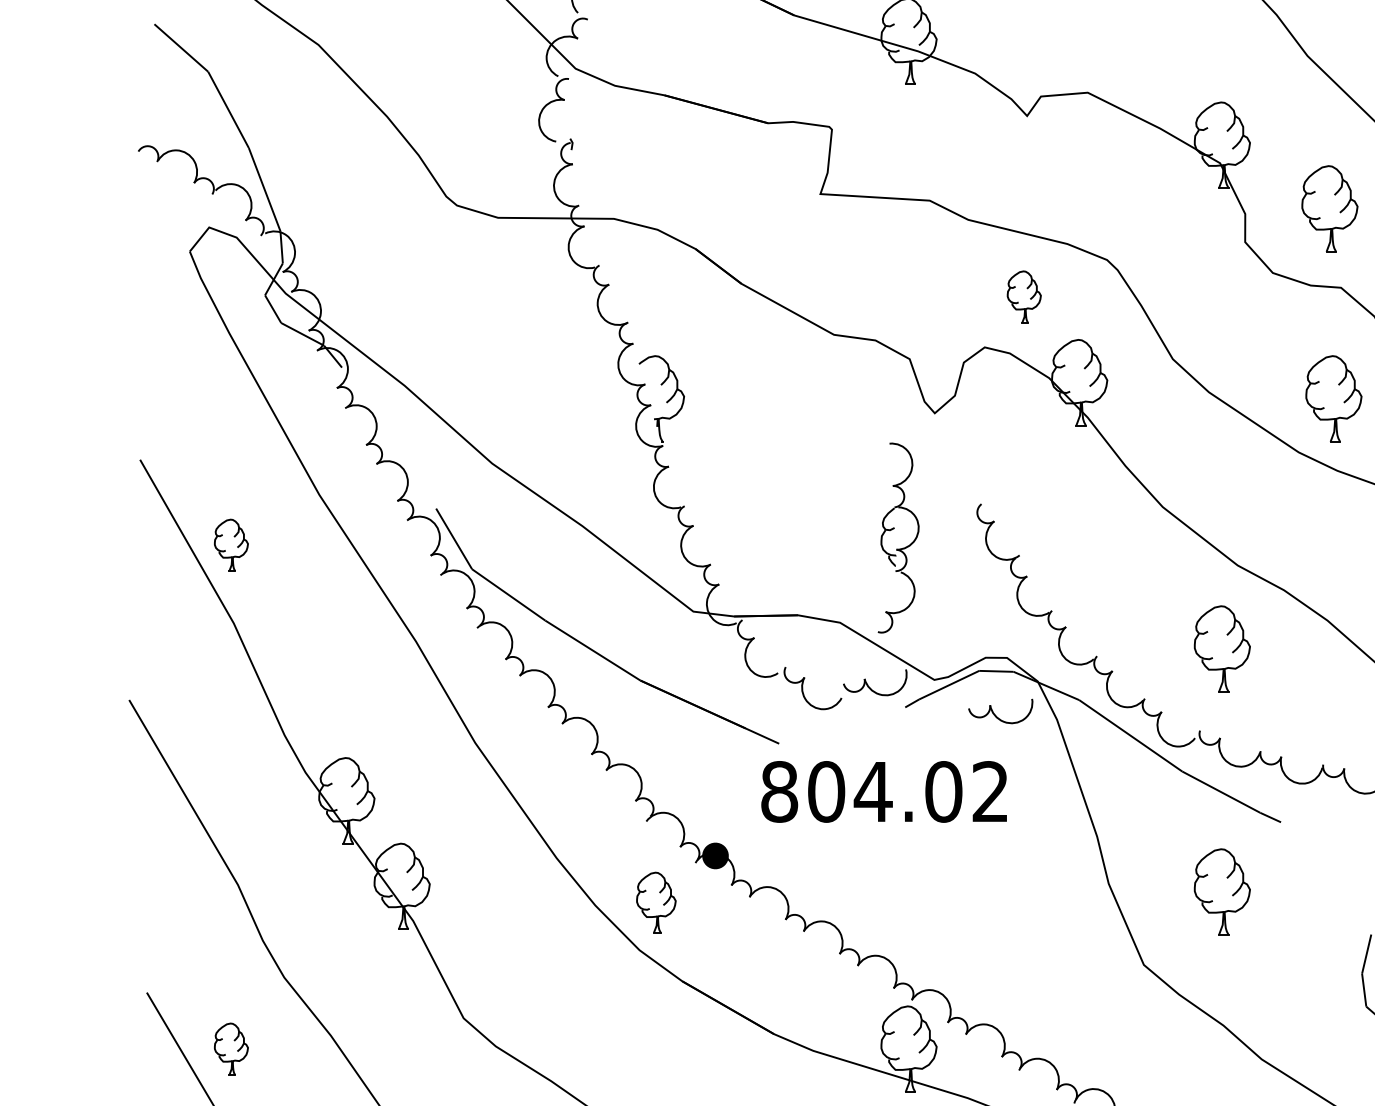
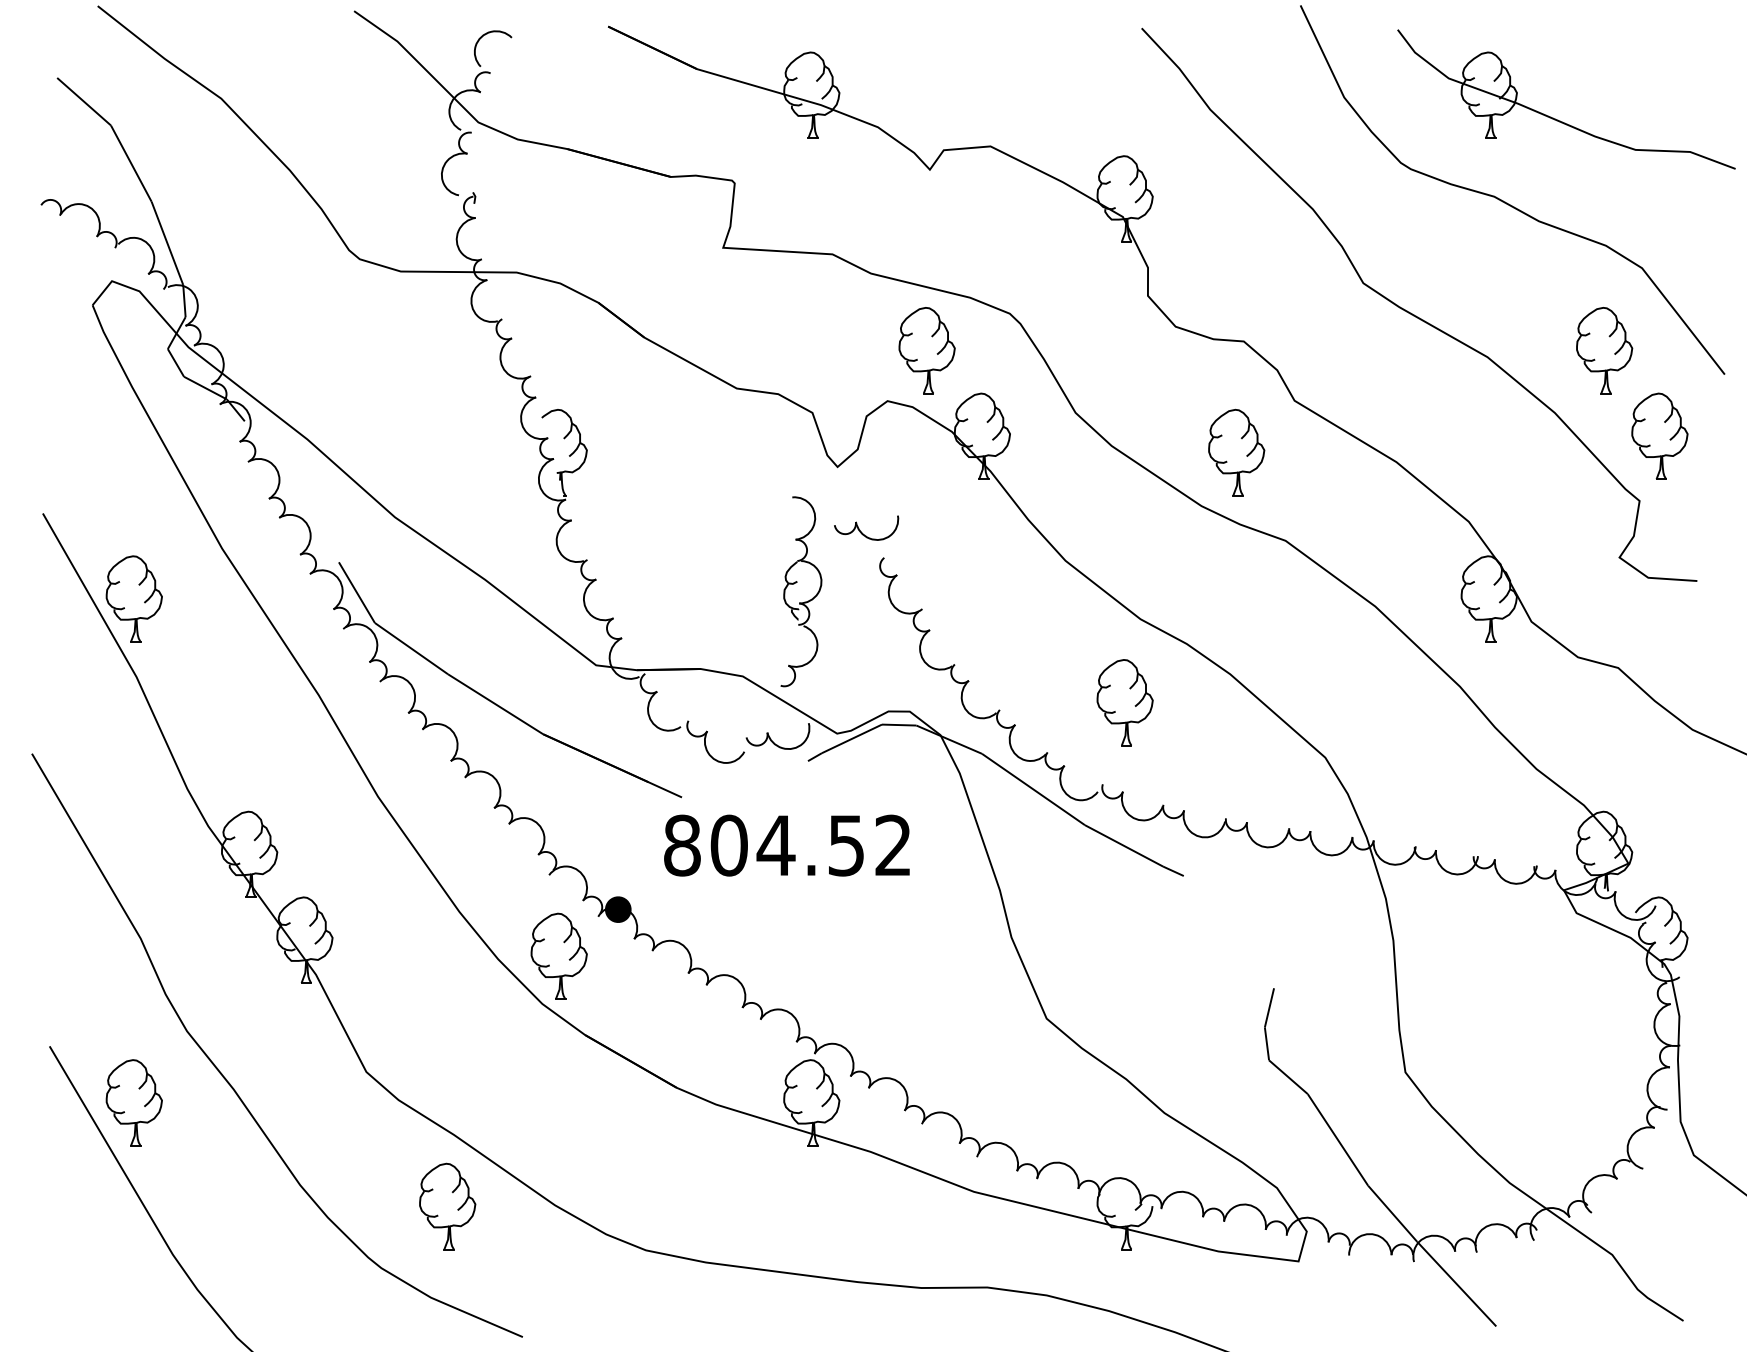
part: (1329, 208) -> (1232, 262), removed
part: (1023, 296) -> (926, 350), size x1.67
part: (230, 544) -> (133, 598), size x1.67
part: (995, 714) -> (861, 531), moved
text: (943, 791) -> (846, 845), 804.02 -> 804.52
part: (1221, 891) -> (1124, 945), removed
part: (655, 901) -> (558, 955), size x1.43
part: (230, 1048) -> (133, 1102), size x1.67

